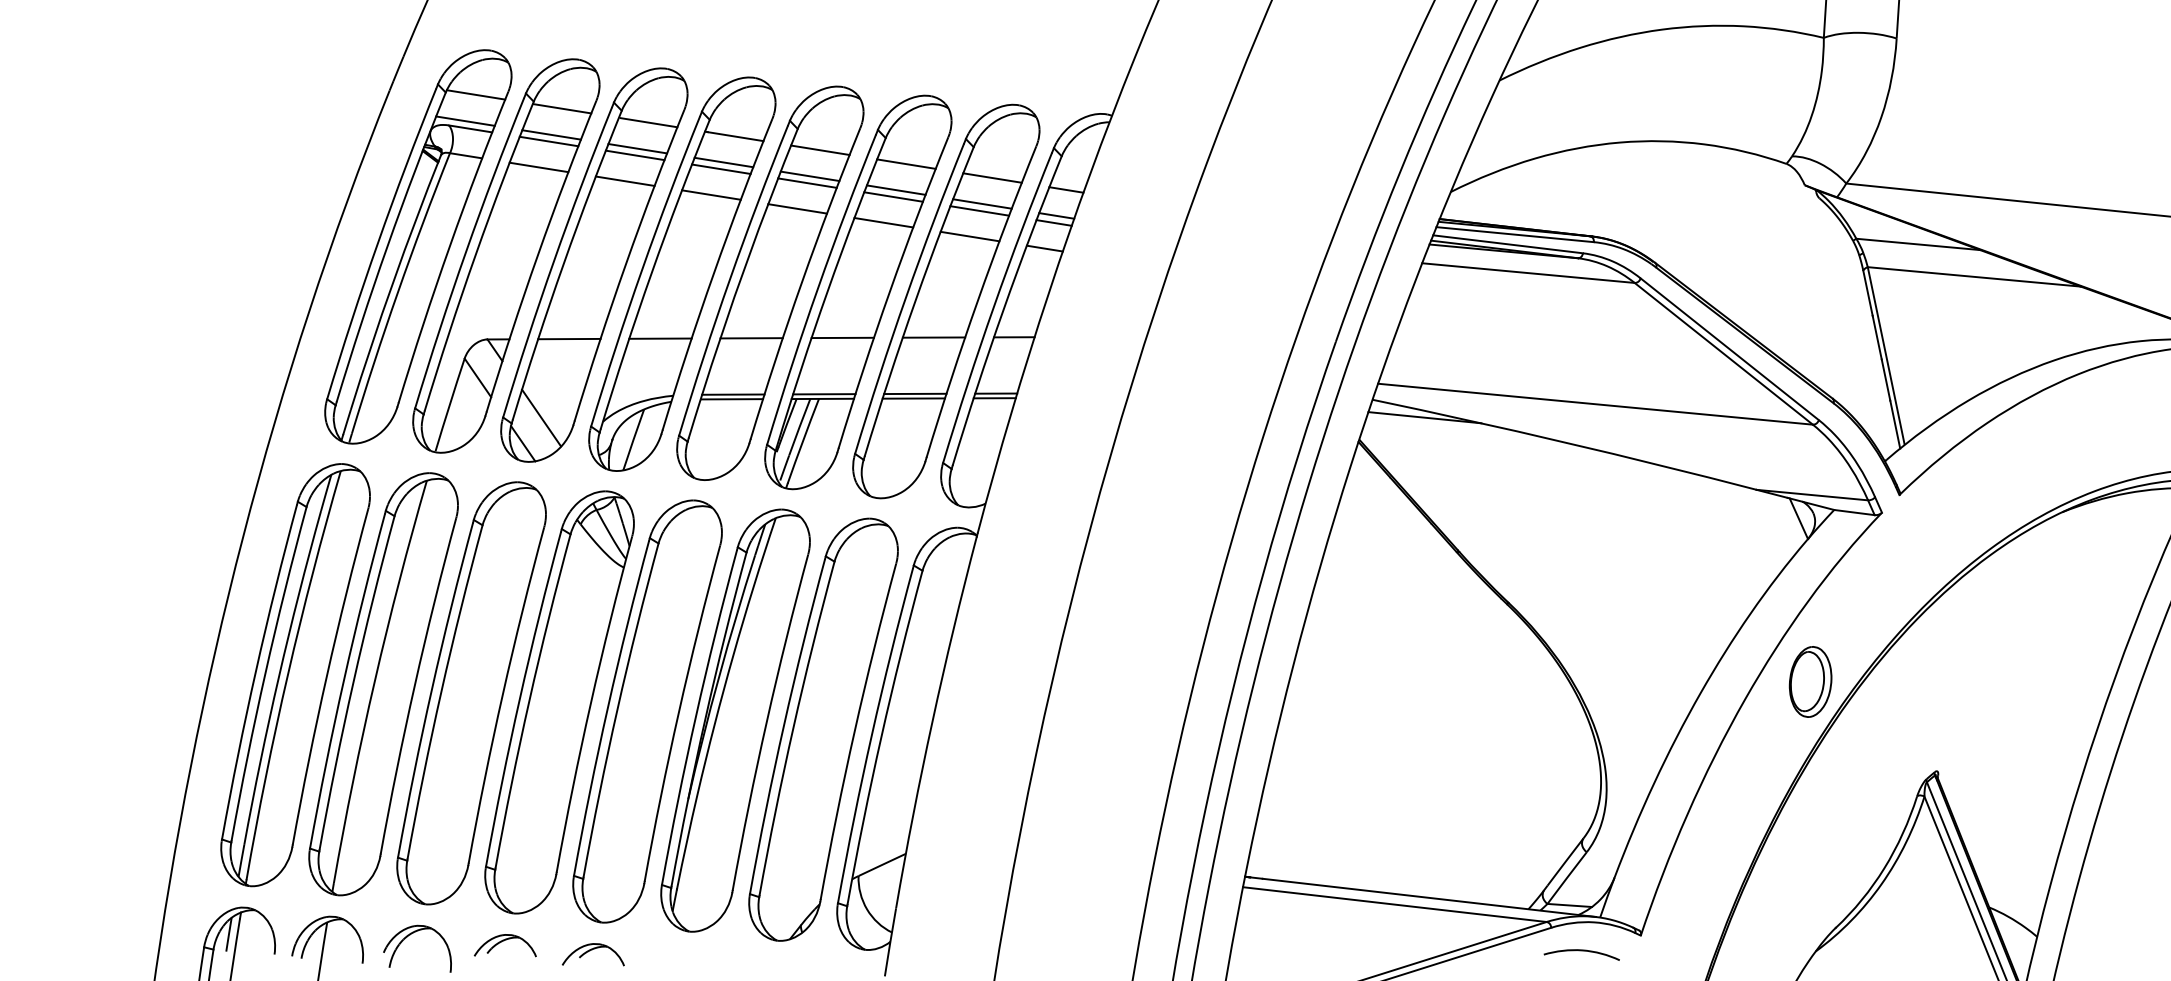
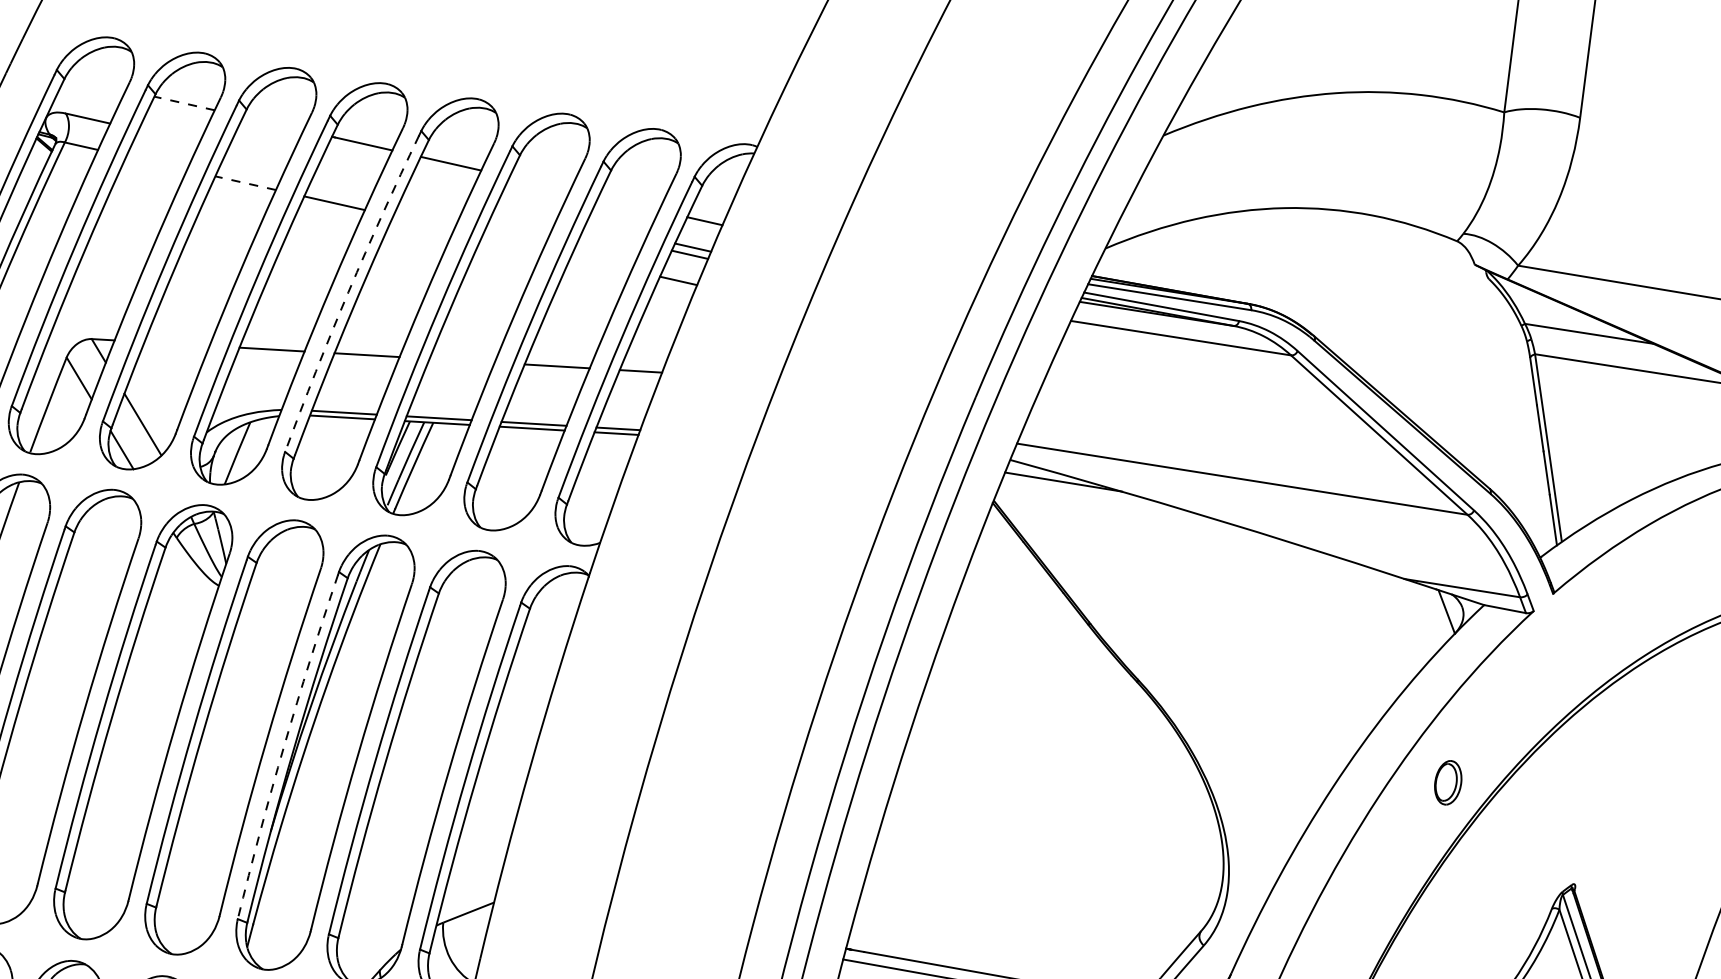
line: (475, 94) -> (95, 82), removed
line: (561, 108) -> (184, 103), solid -> dashed
line: (465, 120) -> (83, 109), removed
line: (648, 122) -> (273, 123), removed
line: (551, 134) -> (171, 129), removed
line: (548, 141) -> (168, 136), removed
line: (637, 148) -> (260, 149), removed
line: (634, 155) -> (257, 156), removed
line: (723, 162) -> (349, 170), removed
line: (906, 163) -> (539, 183), removed
line: (538, 167) -> (156, 163), removed
line: (721, 168) -> (346, 176), removed
line: (809, 176) -> (438, 190), removed
line: (992, 177) -> (628, 203), removed
line: (625, 181) -> (245, 183), solid -> dashed
line: (807, 182) -> (435, 196), removed
line: (895, 189) -> (526, 209), removed
line: (893, 196) -> (524, 216), removed
line: (982, 203) -> (616, 229), removed
line: (797, 208) -> (423, 222), removed
line: (979, 210) -> (612, 236), removed
line: (883, 222) -> (512, 243), removed
line: (969, 236) -> (600, 263), removed
arc: (730, 279) -> (348, 292), solid -> dashed
line: (842, 337) -> (461, 360), removed
line: (569, 338) -> (177, 343), removed
part: (1810, 681) -> (1448, 782), size x0.6
arc: (695, 716) -> (283, 745), solid -> dashed

